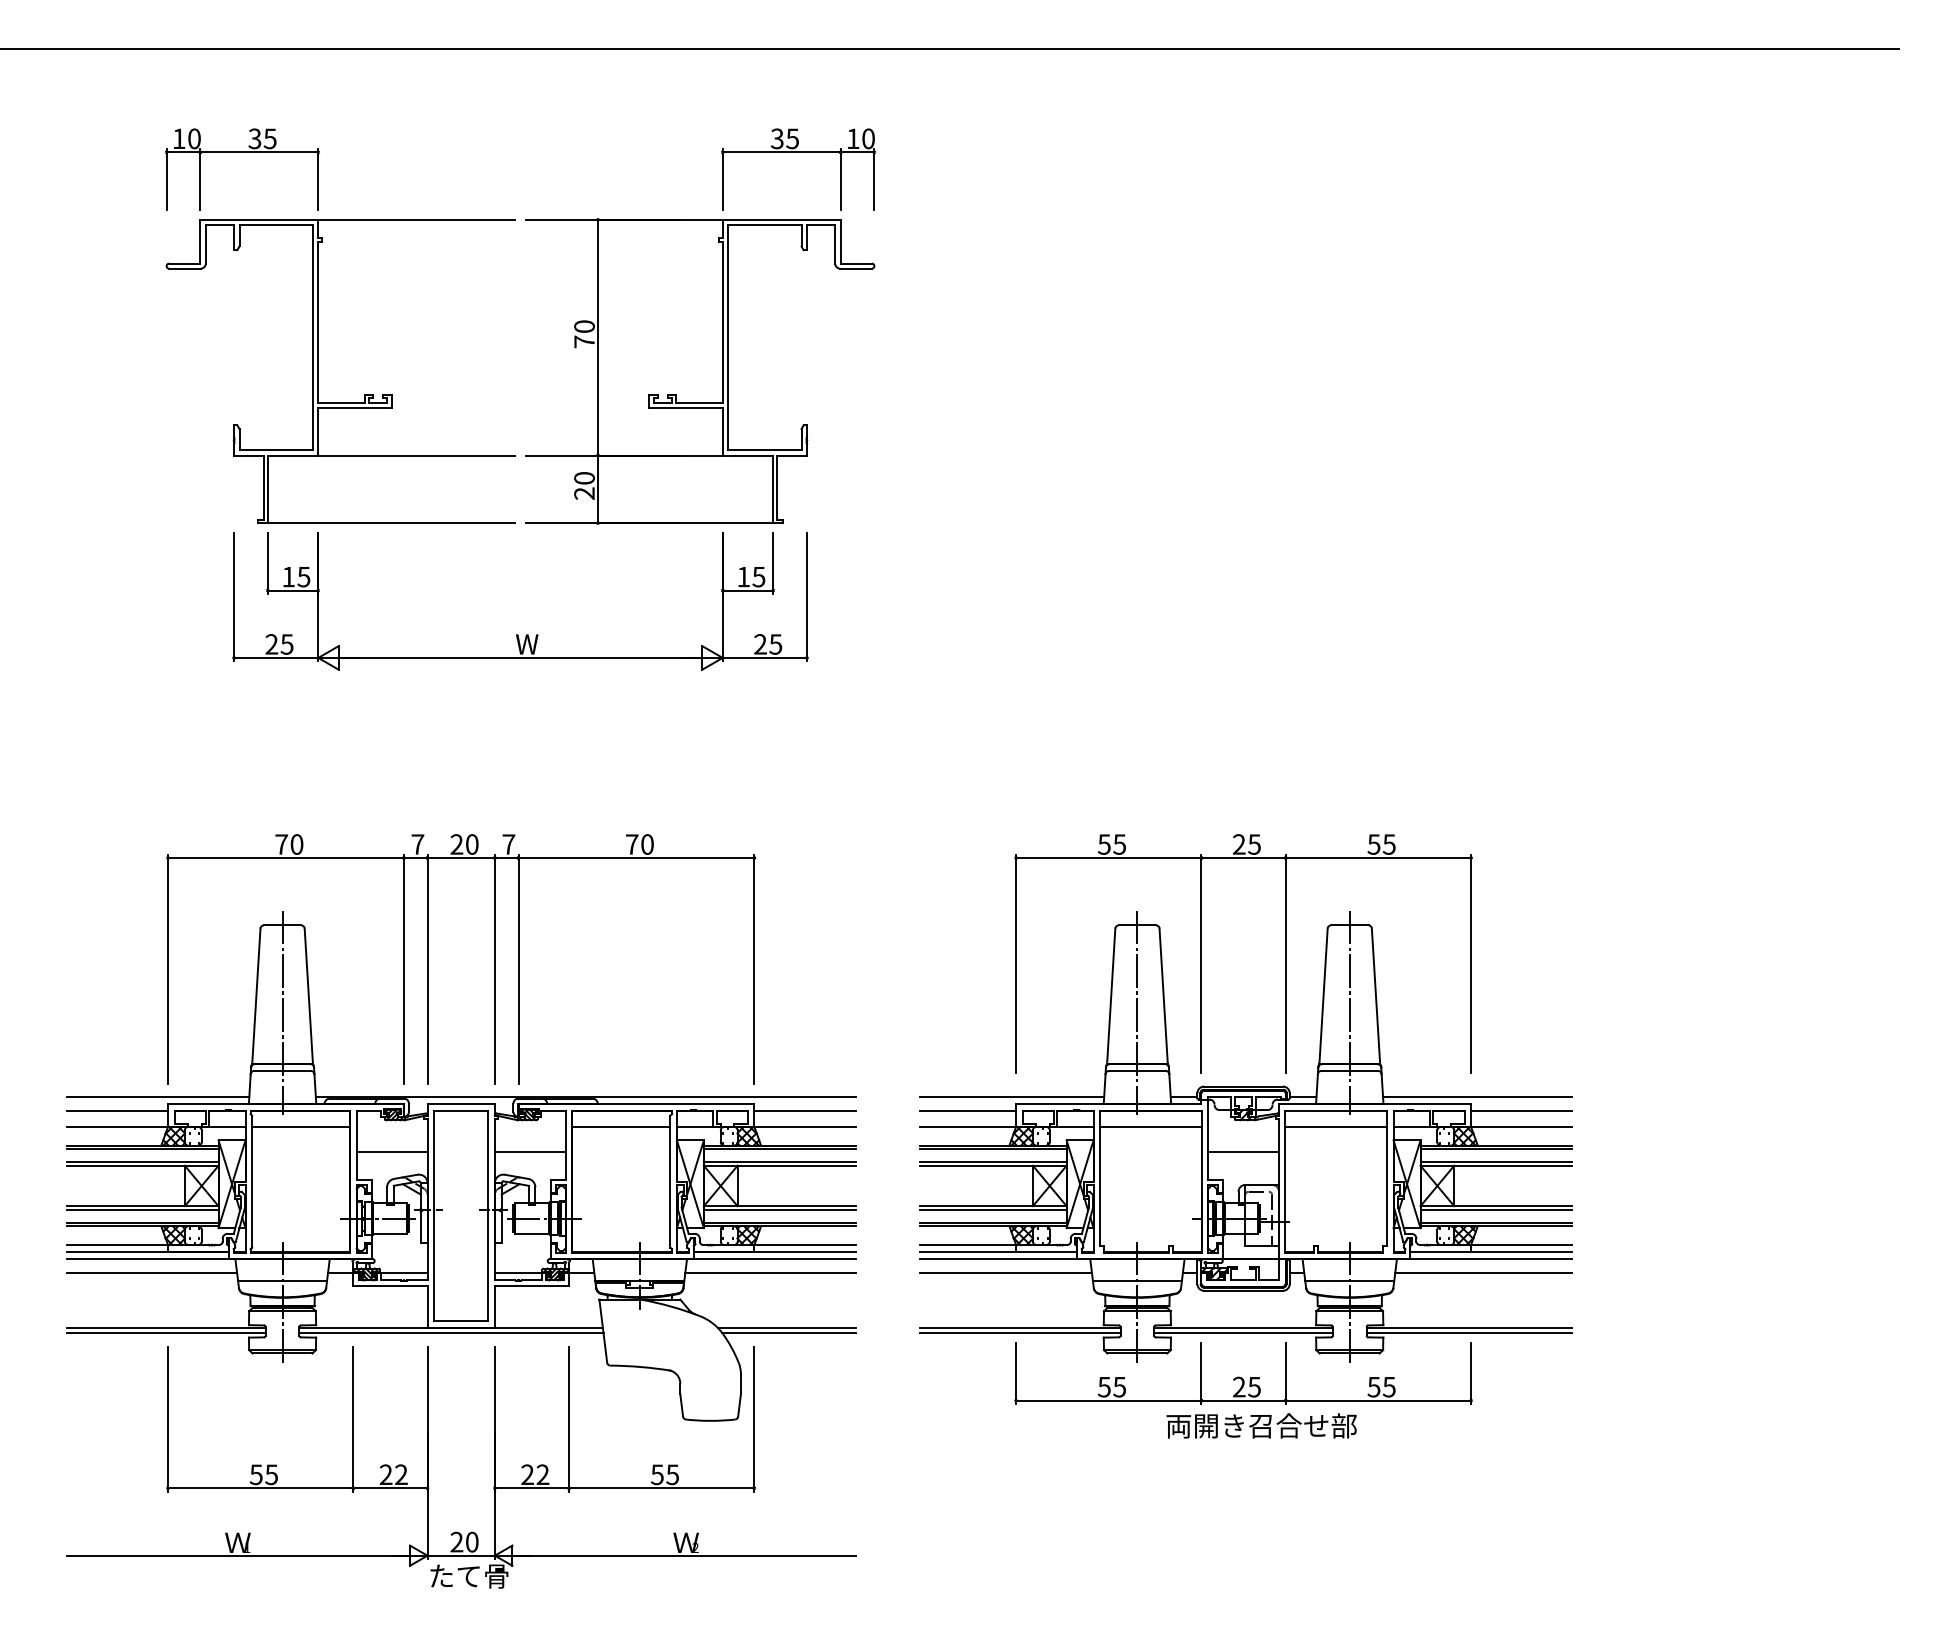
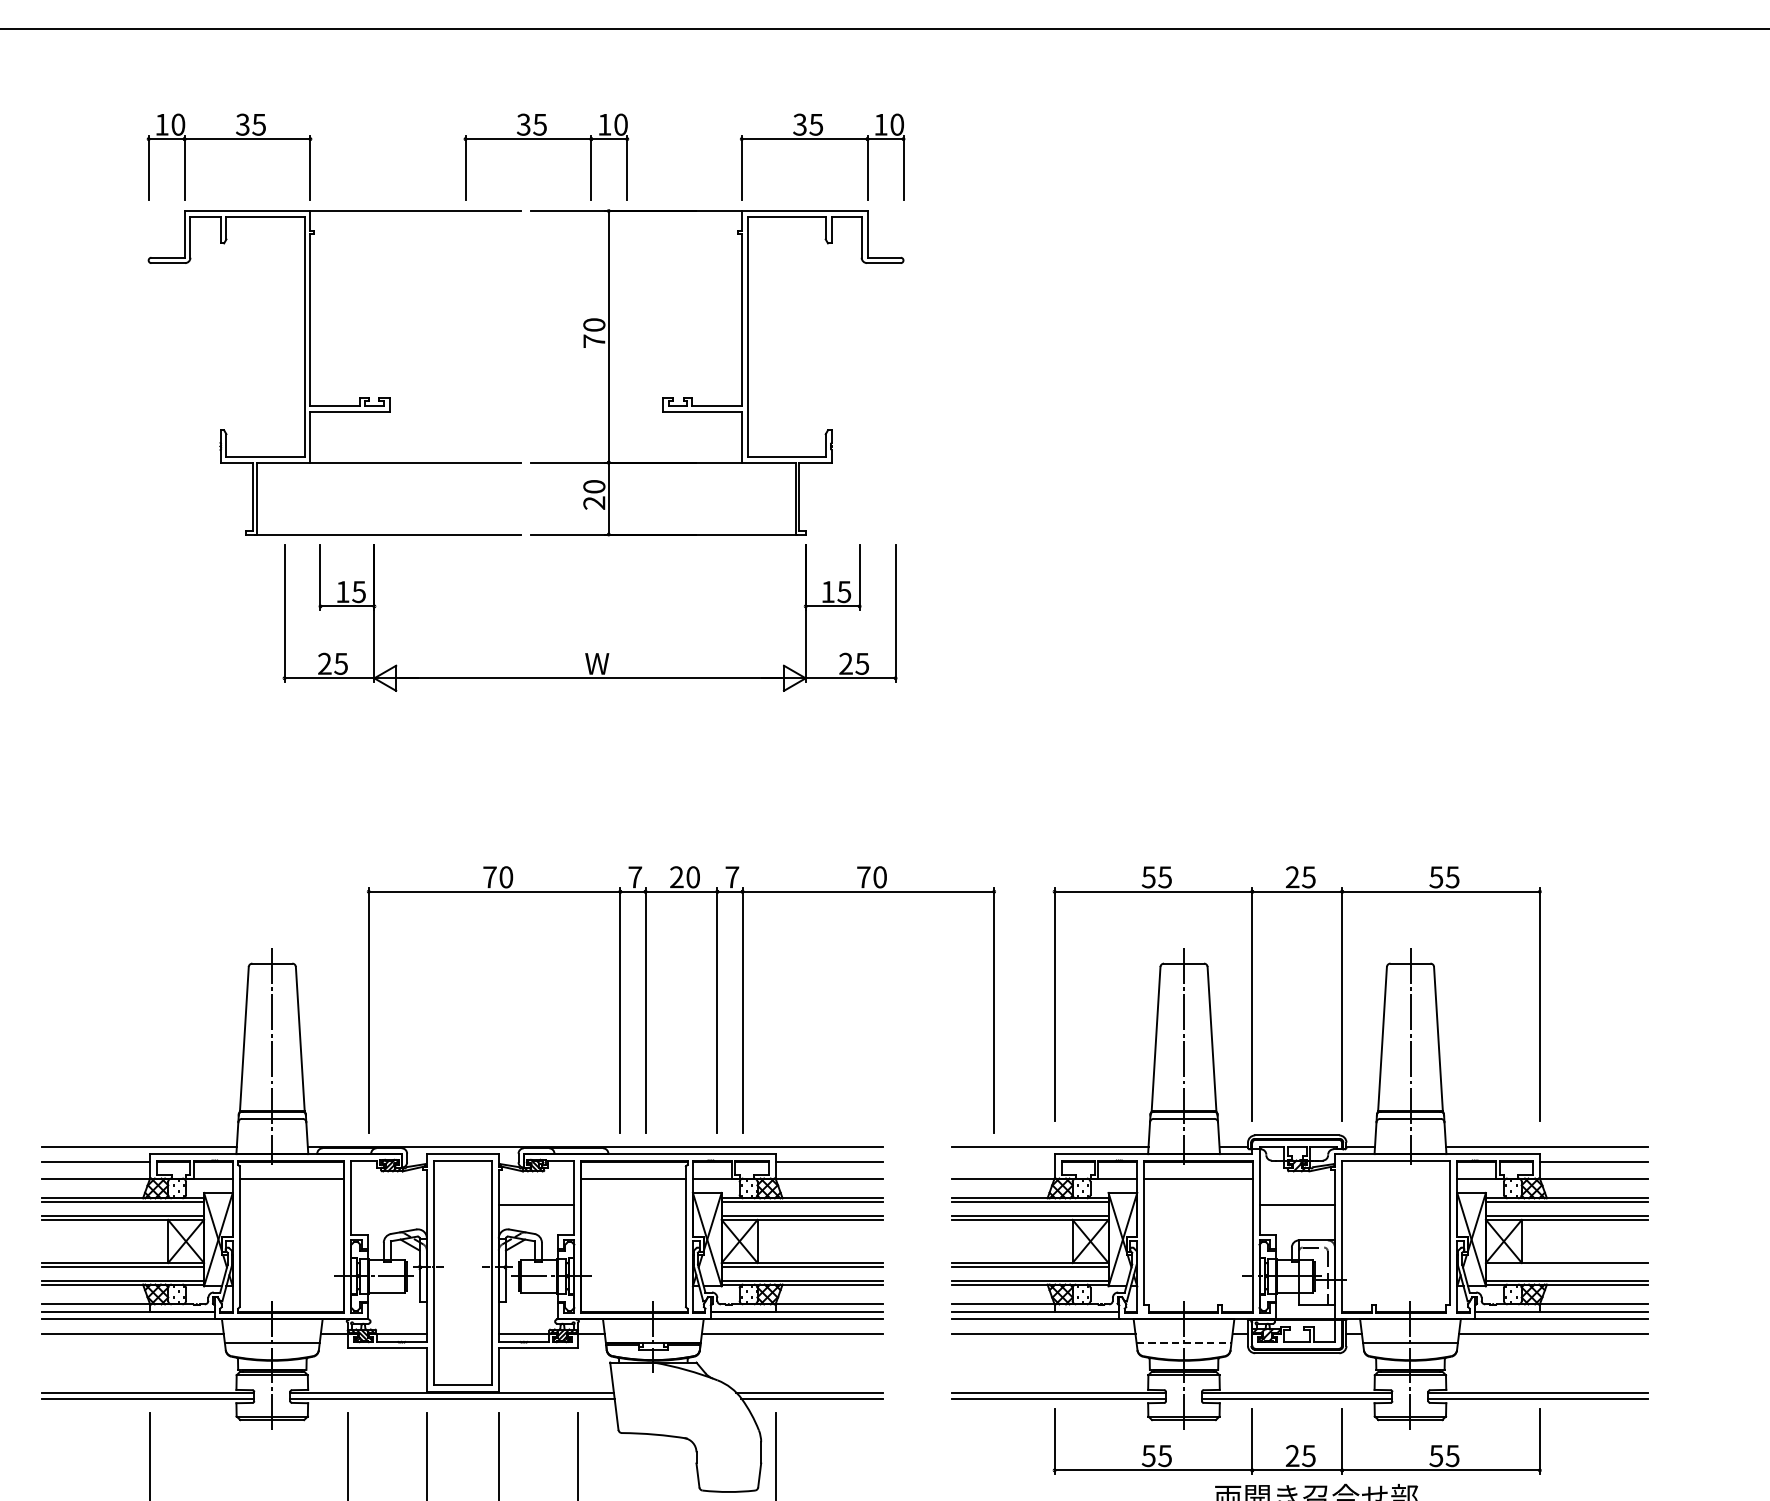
part: (539, 152) -> (546, 139), added
part: (518, 634) -> (587, 653), moved
part: (428, 959) -> (646, 999), moved
line: (968, 1111) -> (1003, 1162), removed
line: (1336, 1126) -> (1396, 1178), removed
line: (391, 1151) -> (388, 1204), removed
line: (1496, 1209) -> (1566, 1266), removed
line: (1137, 1281) -> (1184, 1343), solid -> dashed

